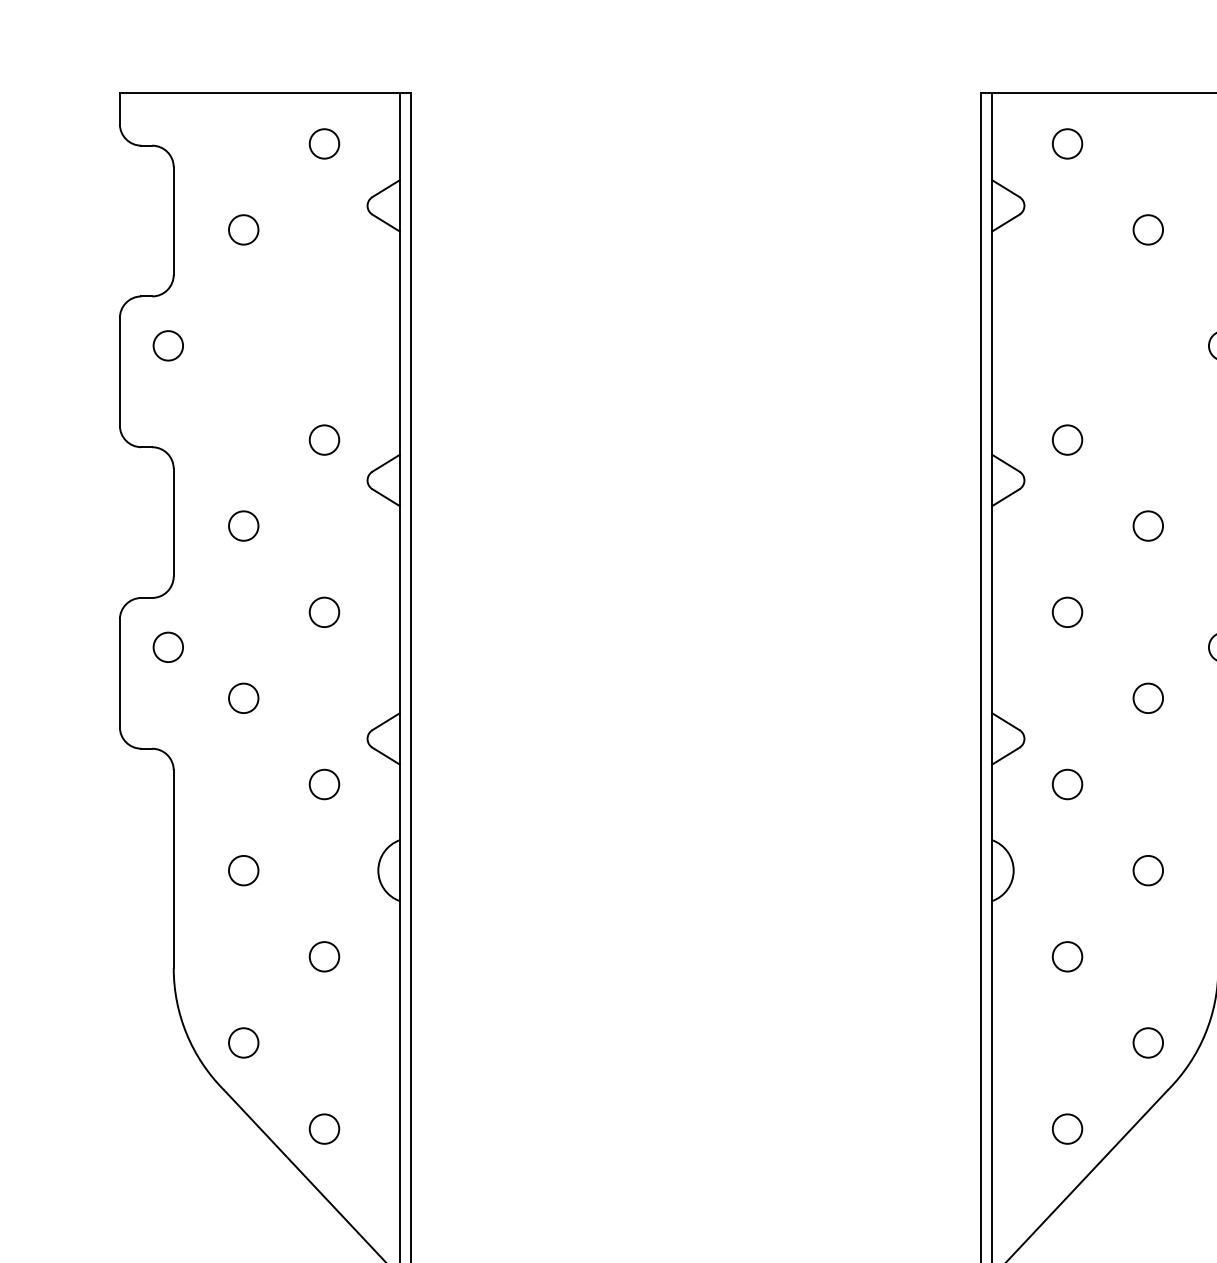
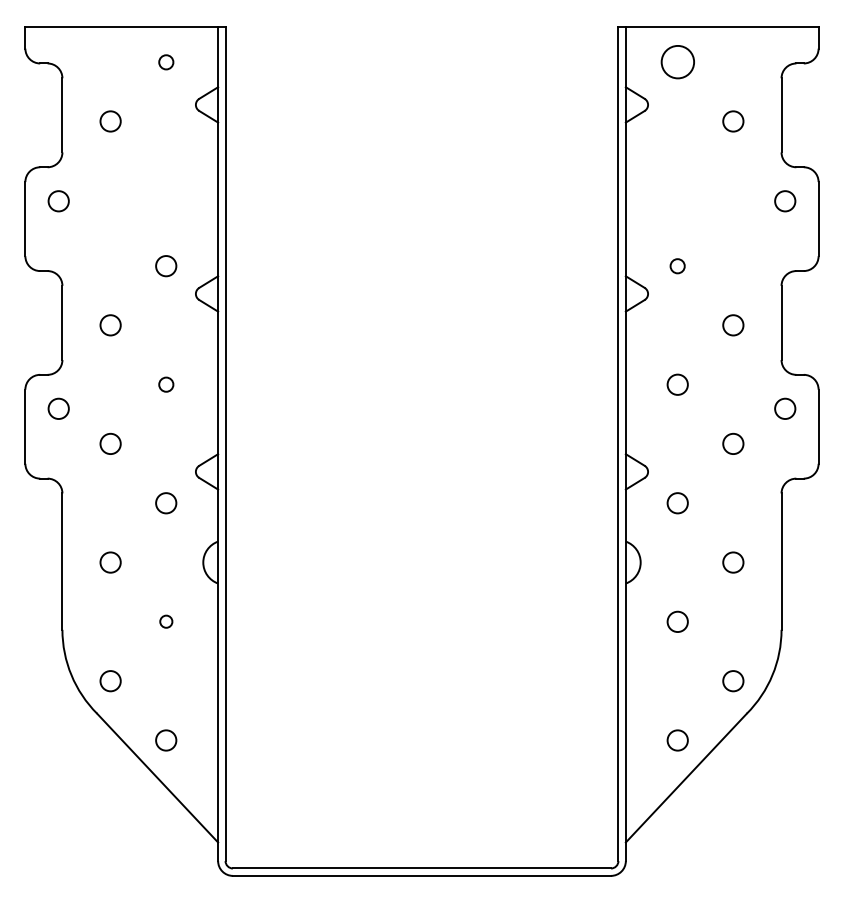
circle: (324, 144) -> (166, 62), size x0.7
circle: (1067, 144) -> (677, 62), size x1.6
circle: (1067, 440) -> (677, 266), size x0.7
circle: (324, 611) -> (166, 384), size x0.7
circle: (324, 956) -> (166, 621), size x0.6

